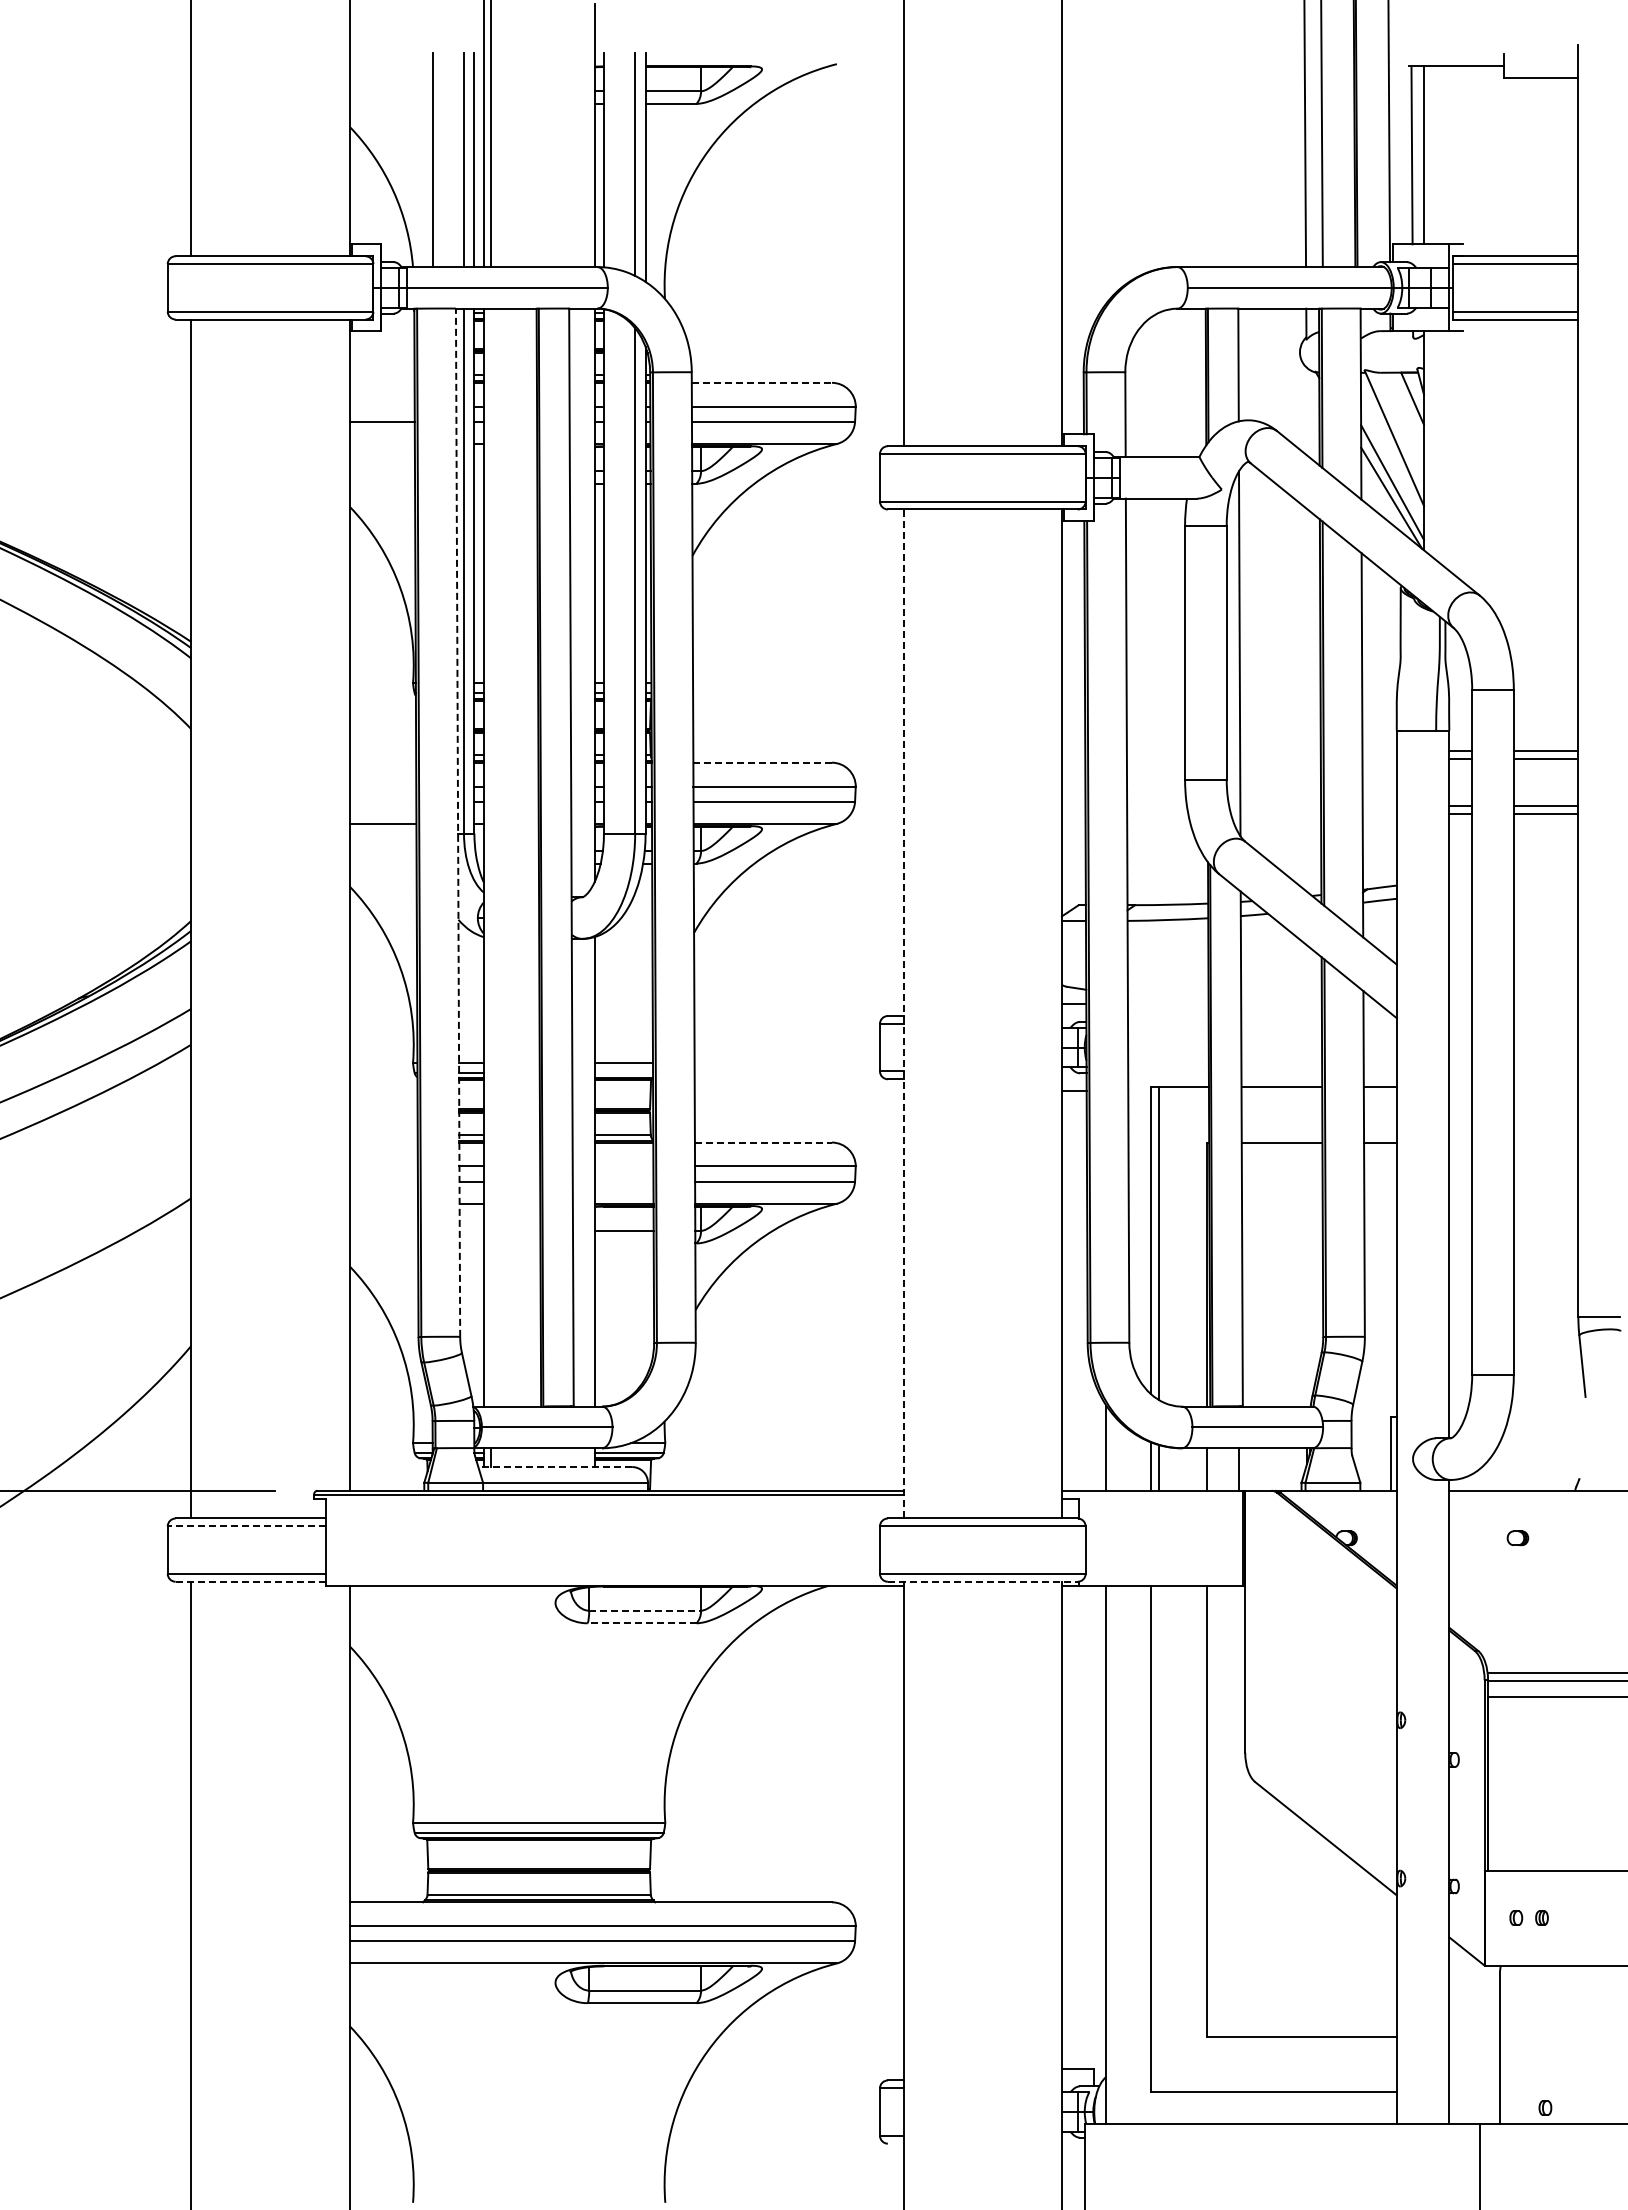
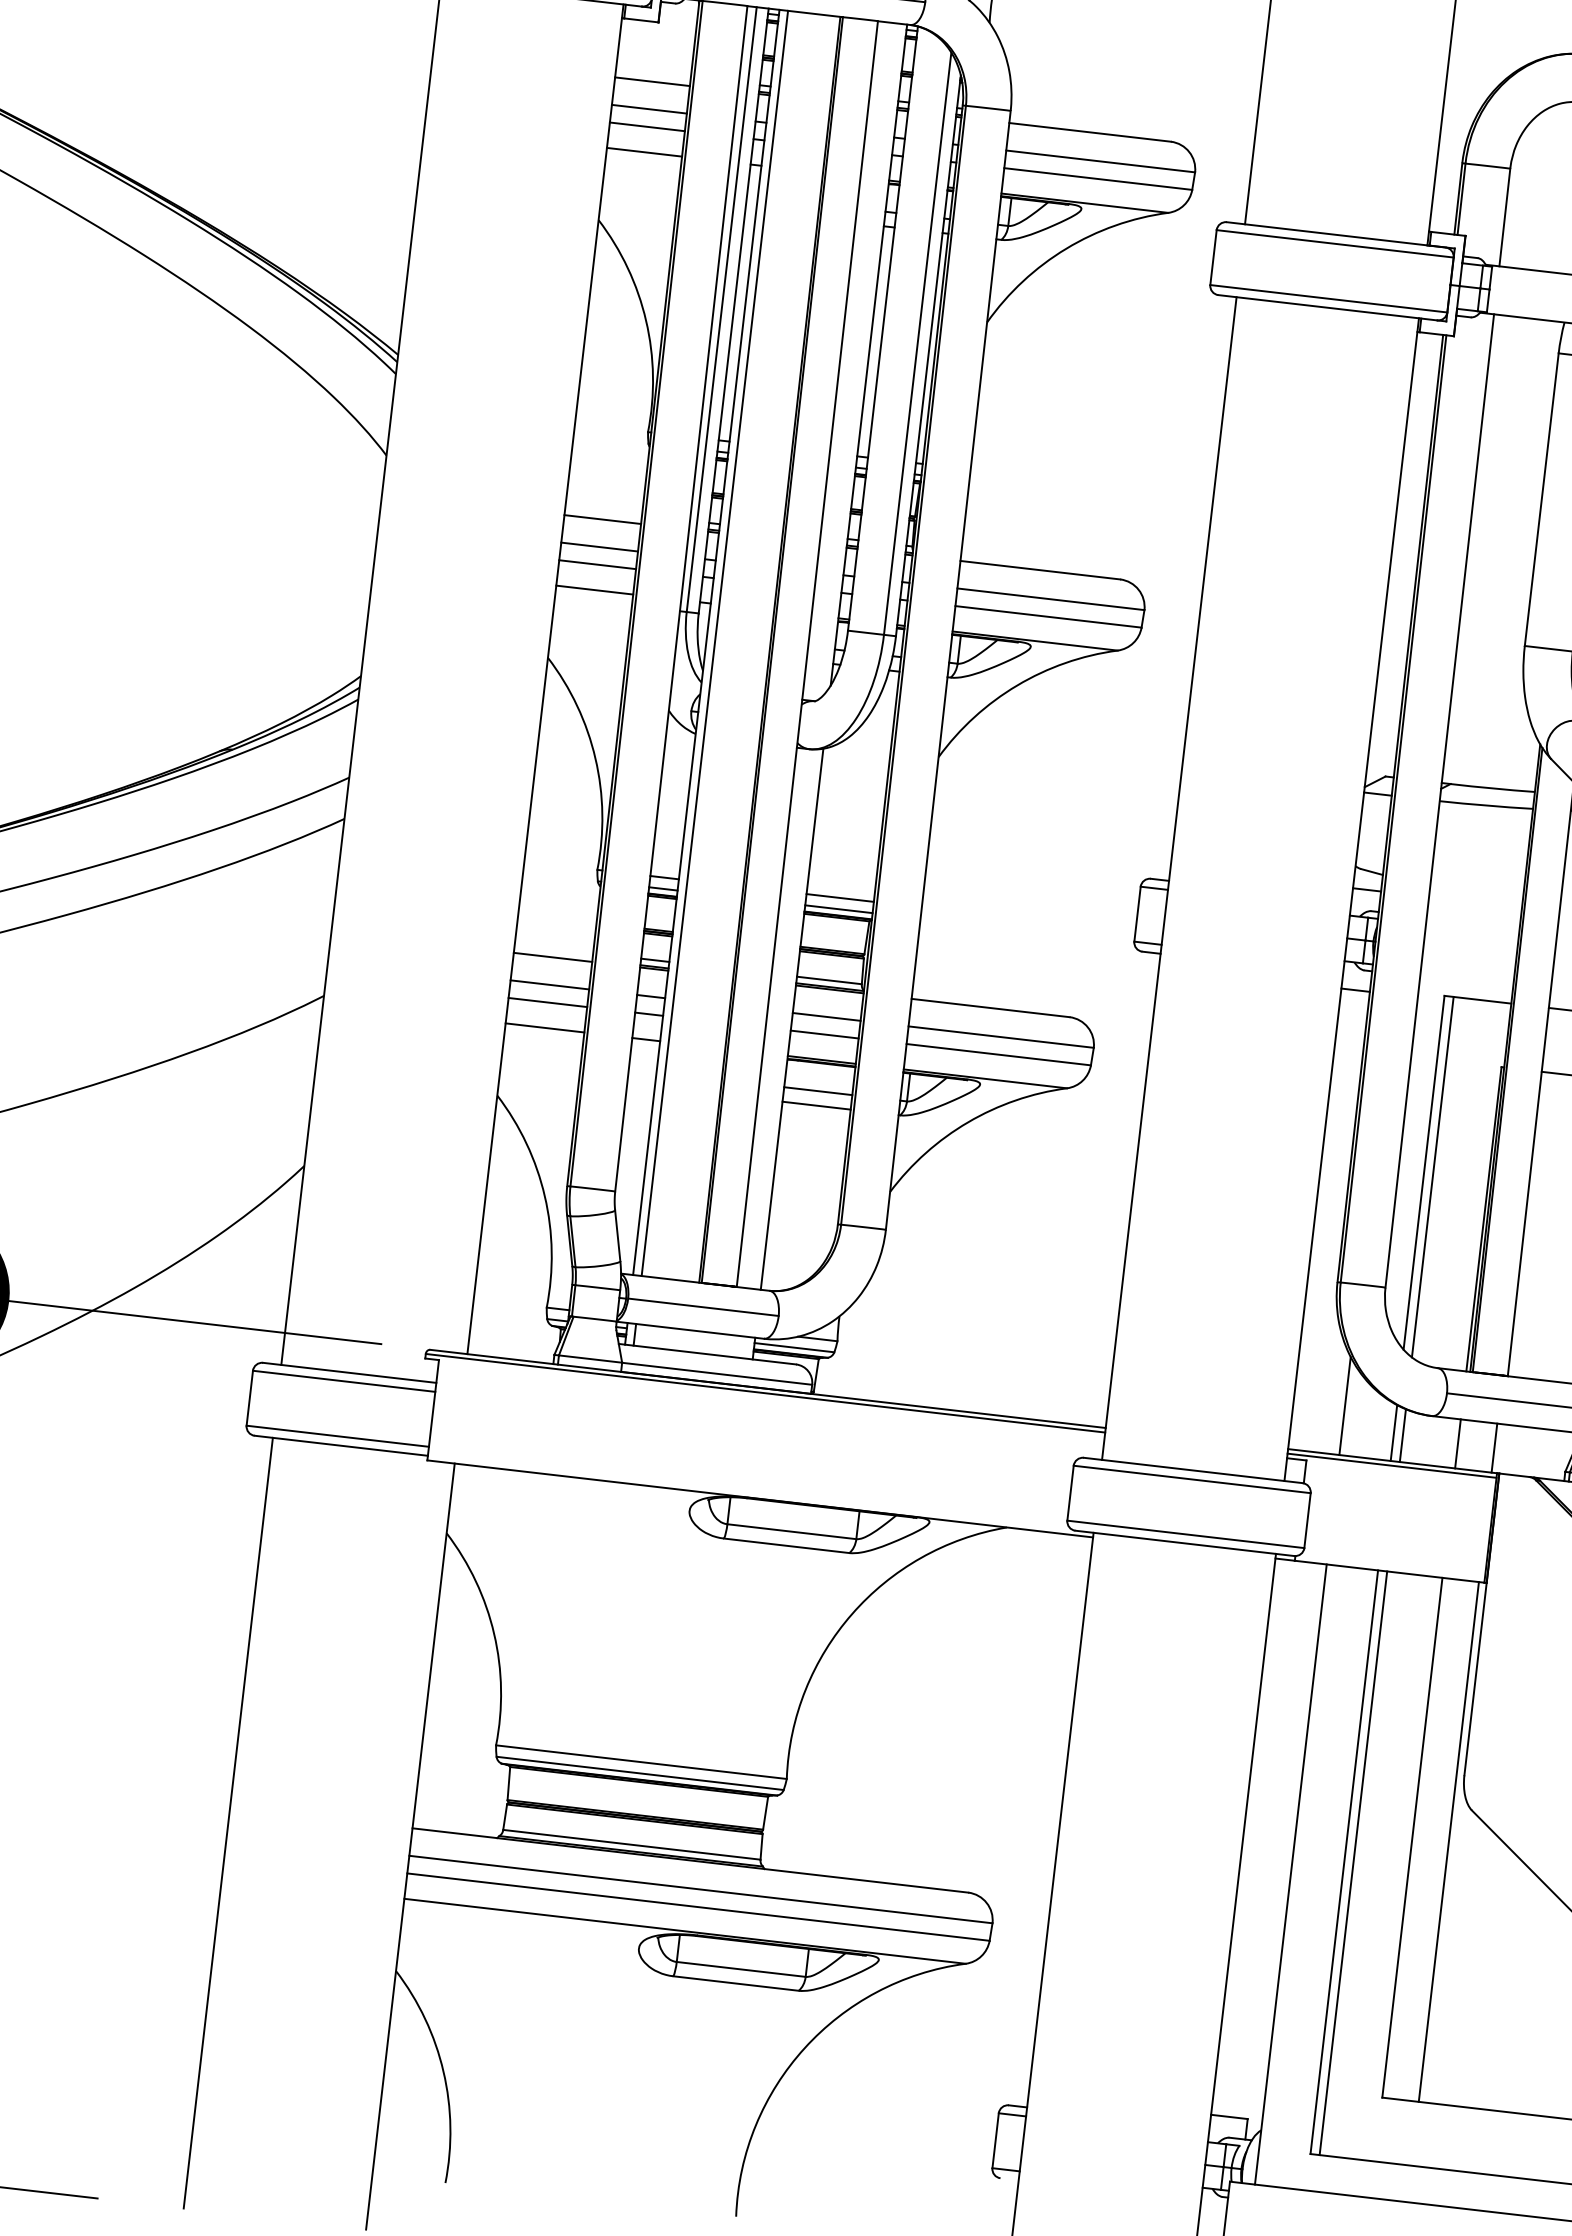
line: (381, 382) -> (651, 81), added
line: (762, 382) -> (1090, 132), dashed -> solid
line: (381, 406) -> (648, 108), added
line: (381, 444) -> (643, 152), added
line: (382, 762) -> (602, 519), added
line: (763, 762) -> (1041, 570), dashed -> solid
line: (382, 786) -> (599, 546), added
line: (382, 801) -> (597, 564), added
line: (458, 822) -> (681, 598), dashed -> solid
line: (491, 857) -> (715, 643), added
line: (903, 1013) -> (1169, 877), dashed -> solid
line: (623, 1072) -> (838, 908), added
line: (383, 1142) -> (552, 957), added
line: (763, 1142) -> (990, 1007), dashed -> solid
line: (383, 1166) -> (549, 984), added
line: (623, 1166) -> (826, 1016), added
line: (383, 1181) -> (547, 1002), added
line: (623, 1181) -> (824, 1034), added
line: (383, 1203) -> (544, 1027), added
line: (623, 1243) -> (815, 1105), added
line: (555, 1467) -> (707, 1354), dashed -> solid
line: (1152, 1494) -> (1391, 1465), added
line: (246, 1526) -> (343, 1381), dashed -> solid
line: (251, 1581) -> (342, 1445), dashed -> solid
line: (982, 1581) -> (1184, 1543), dashed -> solid
line: (645, 1610) -> (792, 1531), dashed -> solid
line: (641, 1623) -> (785, 1545), dashed -> solid
line: (1238, 1810) -> (1448, 1841), added
line: (1158, 1838) -> (1353, 1862), added

